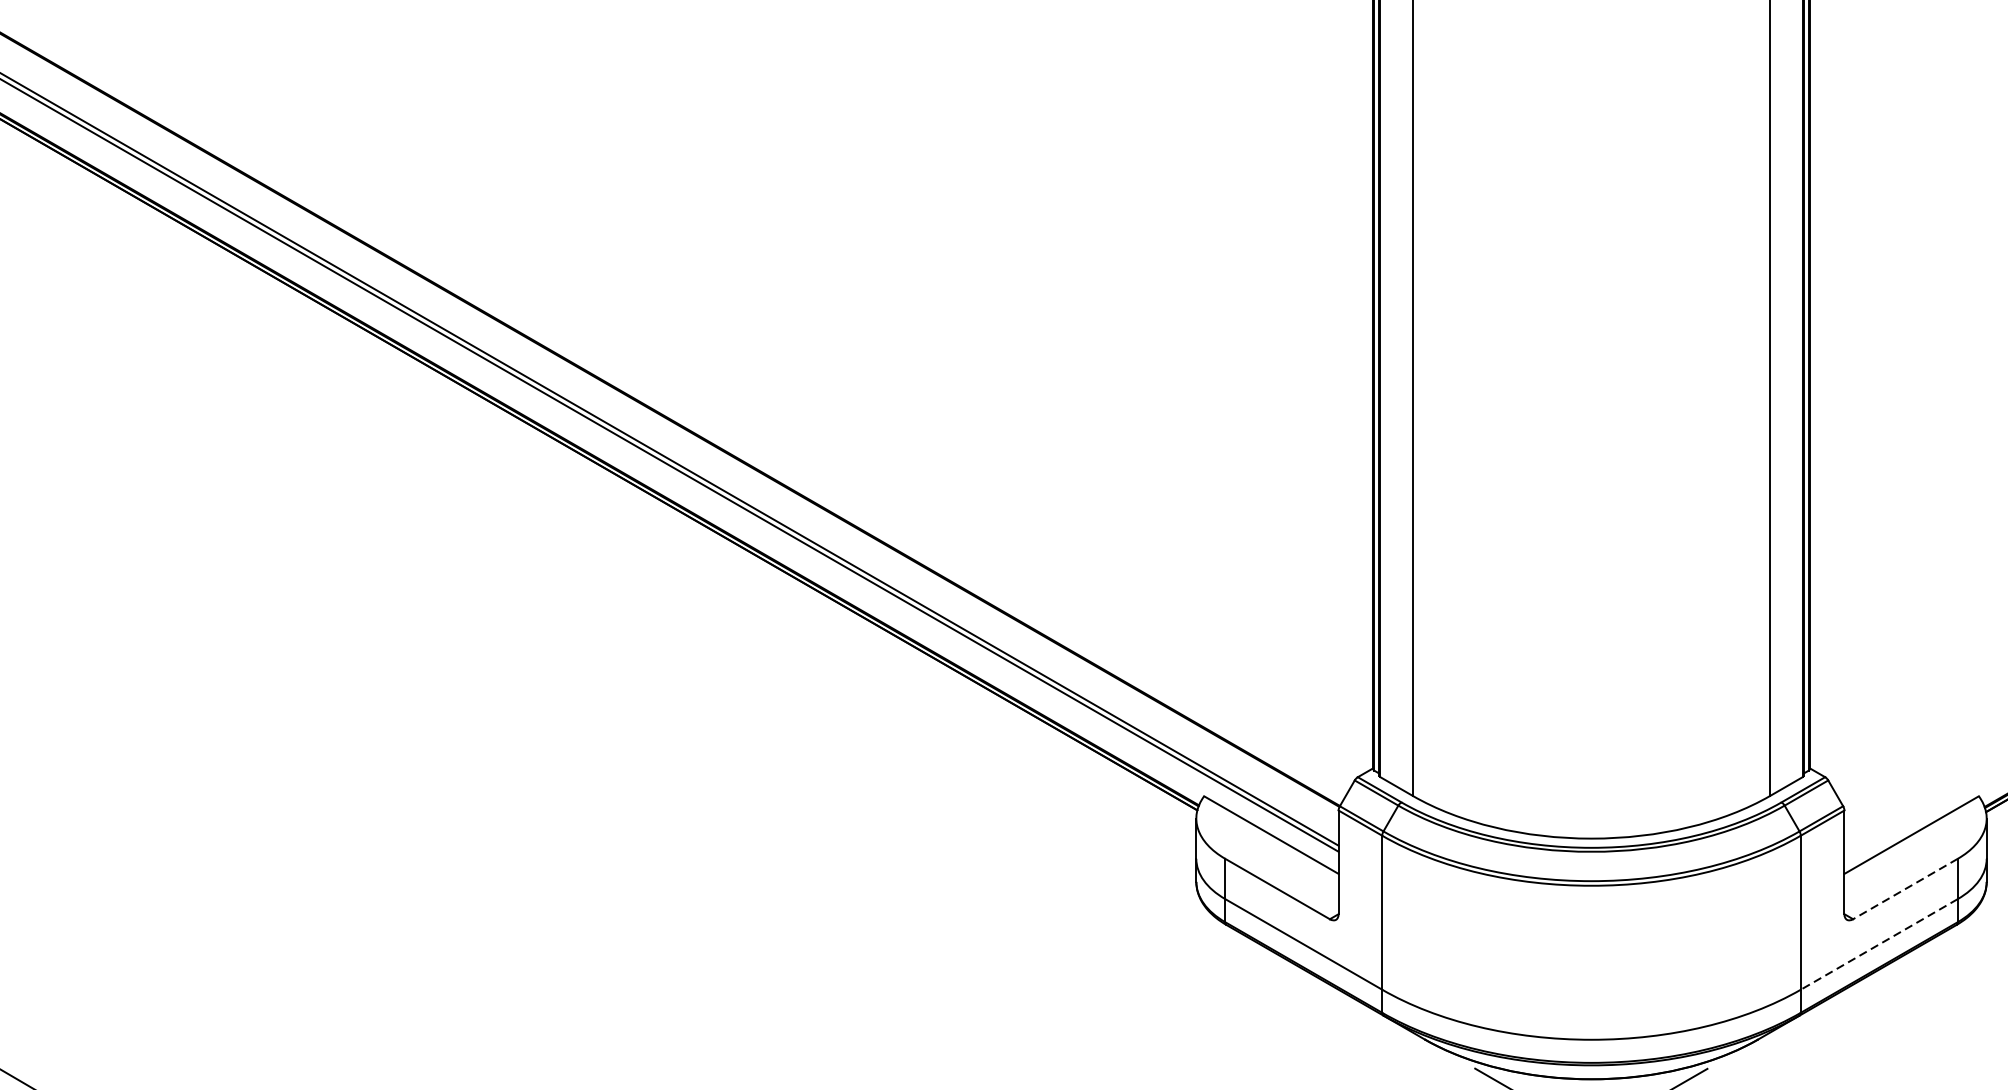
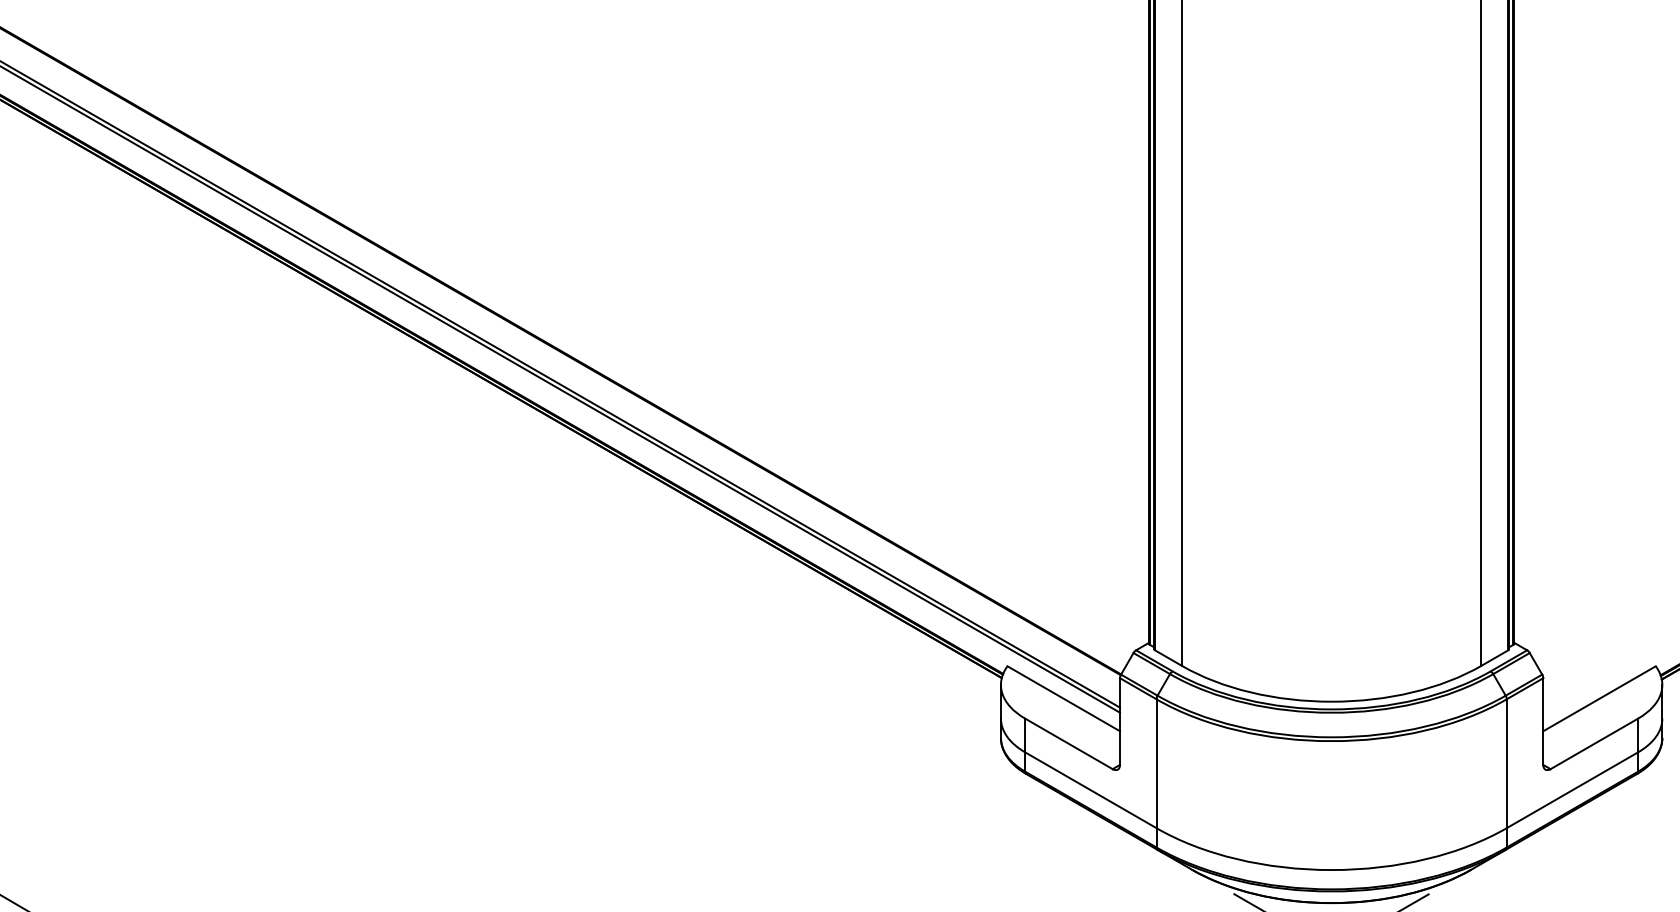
line: (1905, 888) -> (1594, 743), dashed -> solid
line: (1879, 944) -> (1572, 790), dashed -> solid

